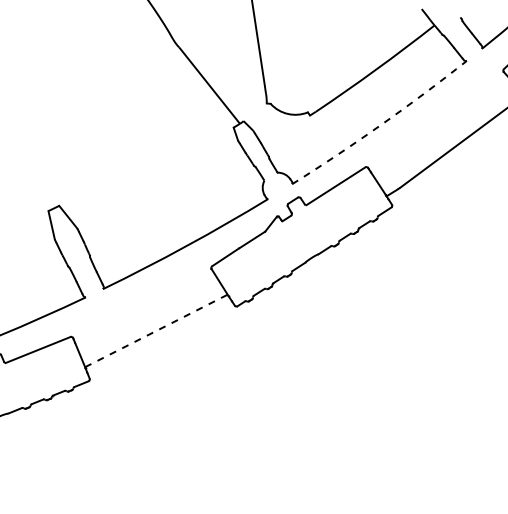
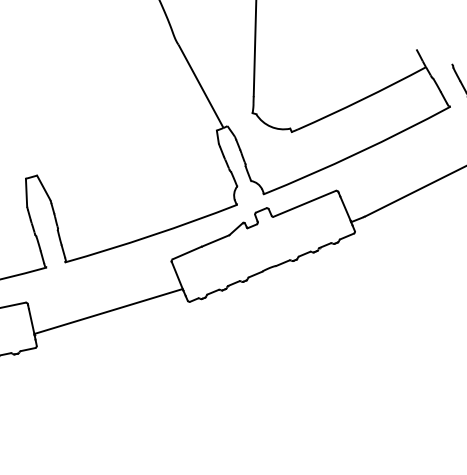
arc: (381, 124) -> (358, 152), dashed -> solid
line: (156, 330) -> (108, 311), dashed -> solid

